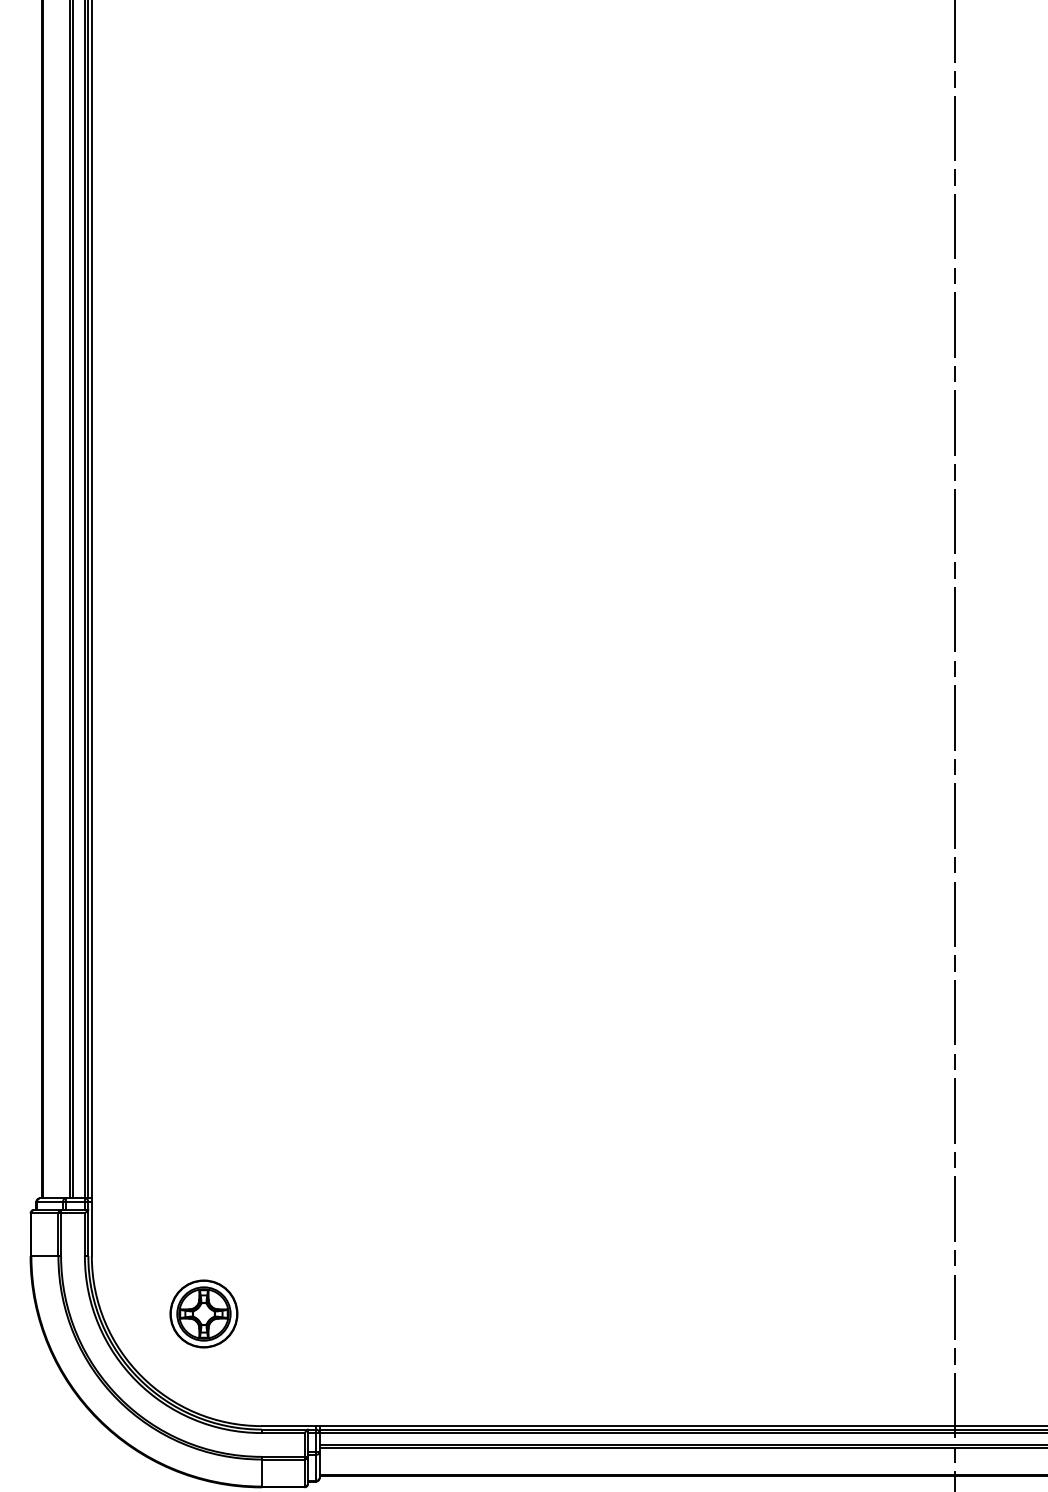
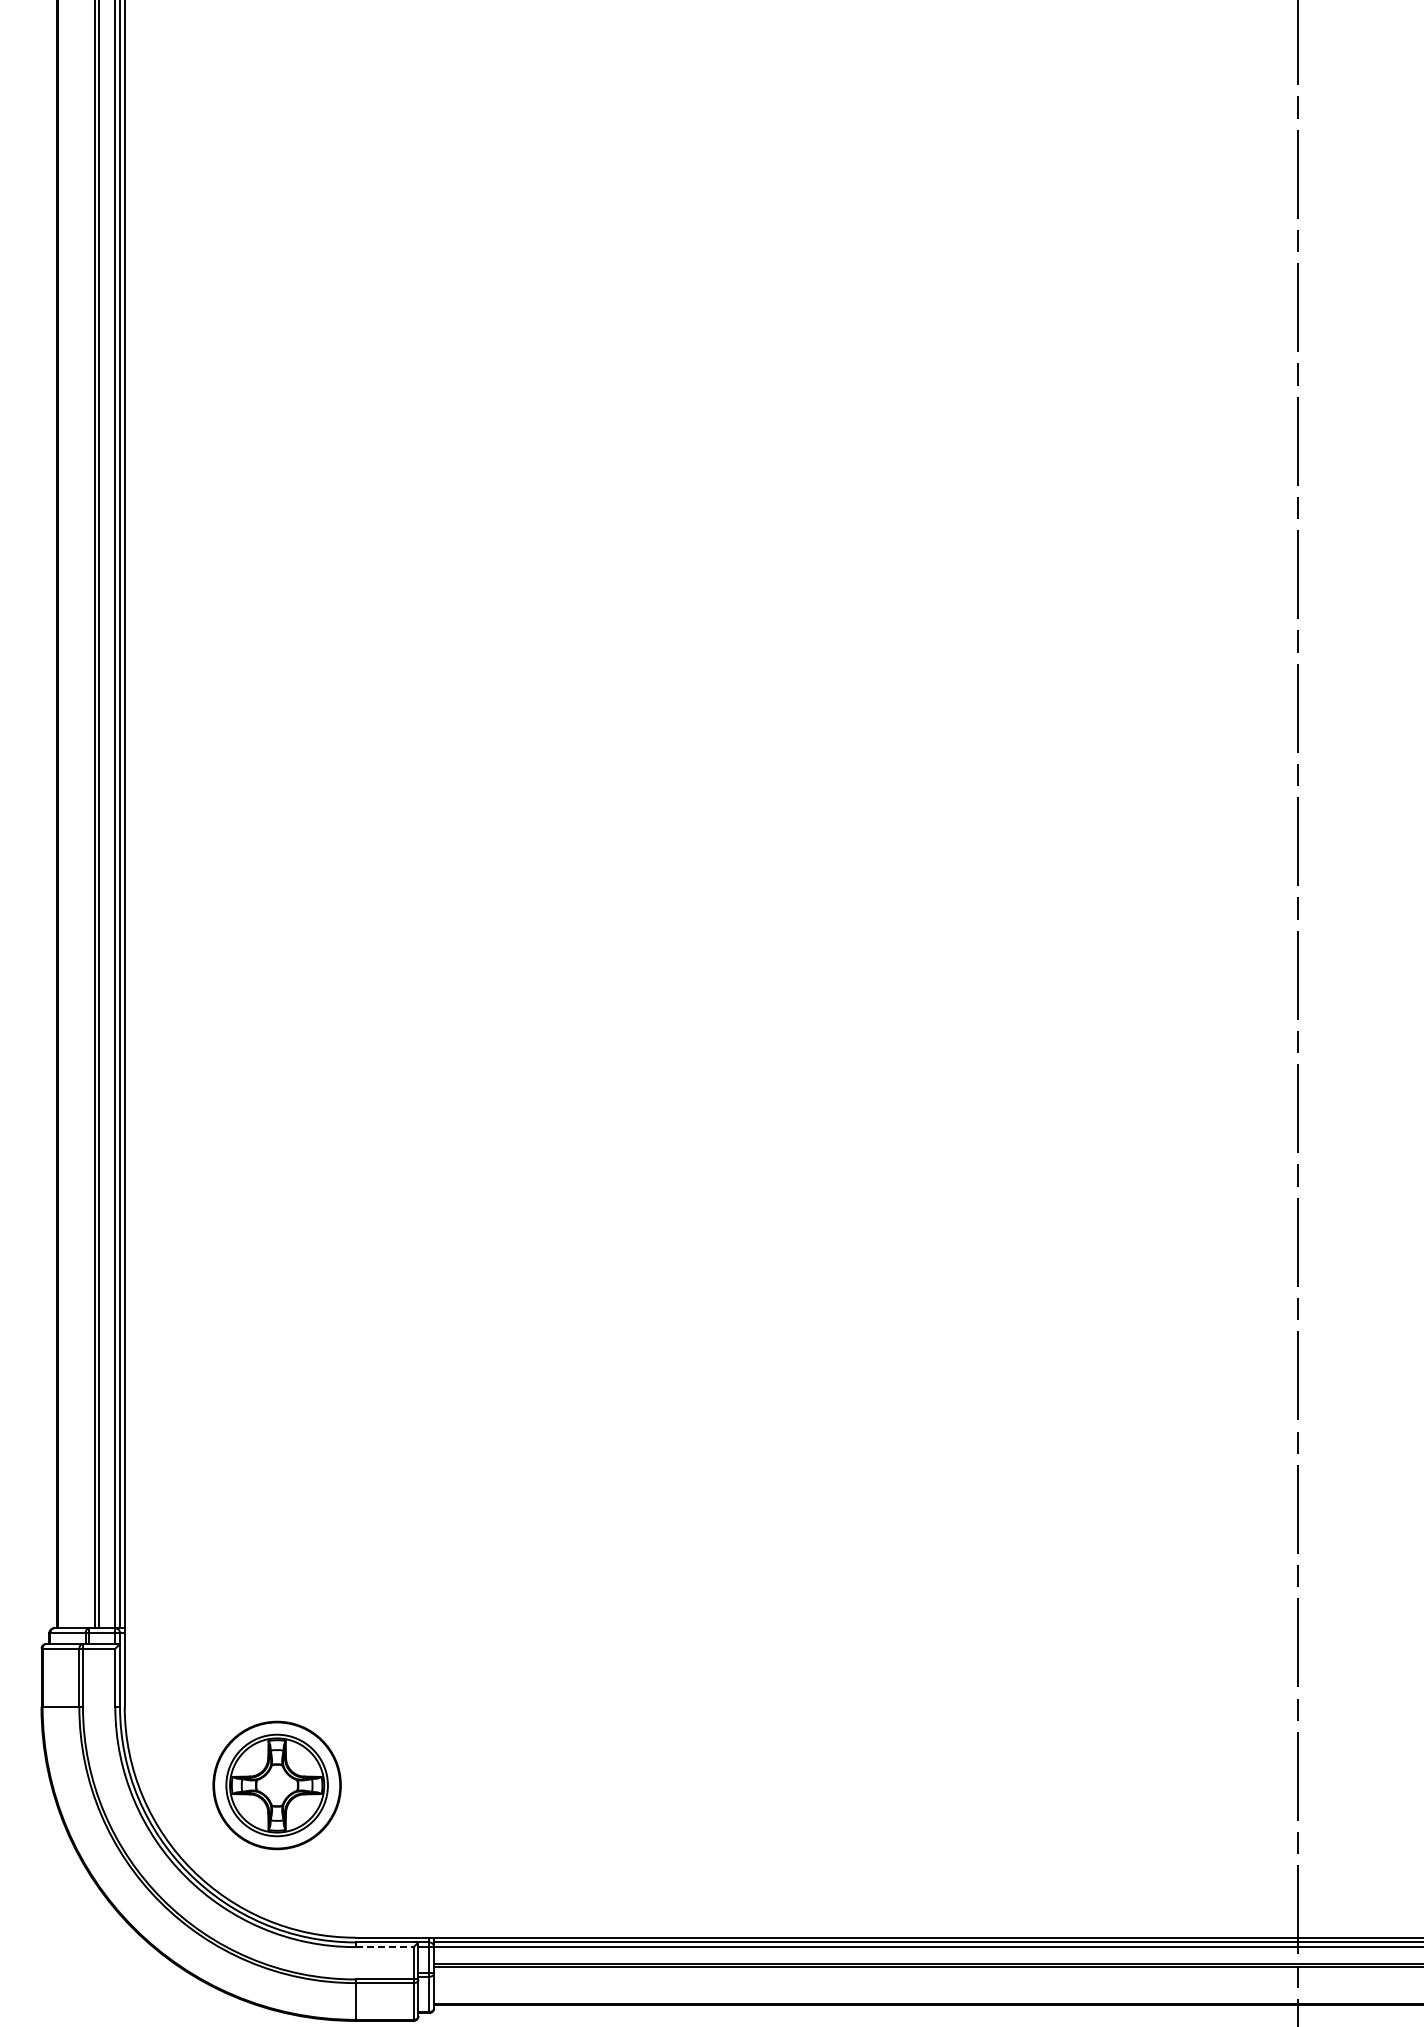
part: (203, 1313) -> (276, 1784), size x1.4
line: (283, 1433) -> (385, 1947), solid -> dashed

